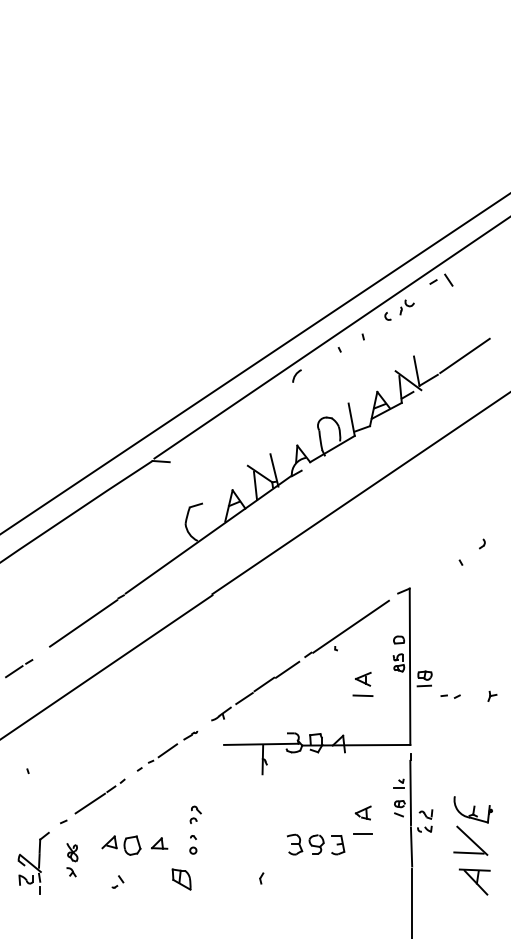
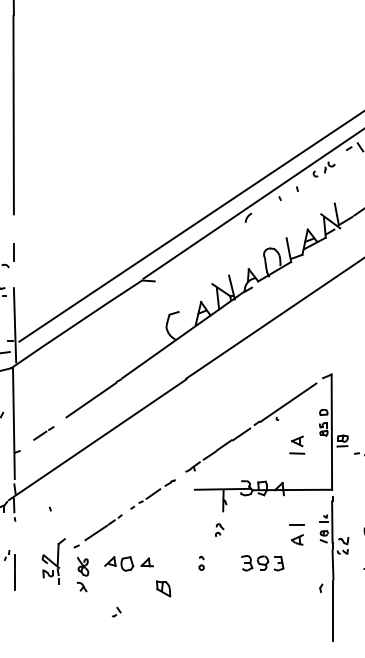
part: (195, 814) -> (219, 529), moved
line: (362, 833) -> (296, 524), moved
part: (193, 844) -> (201, 563), moved
part: (72, 860) -> (83, 574), size x1.4
part: (33, 862) -> (53, 560), moved
part: (261, 878) -> (321, 588), moved
part: (117, 881) -> (116, 611), moved

